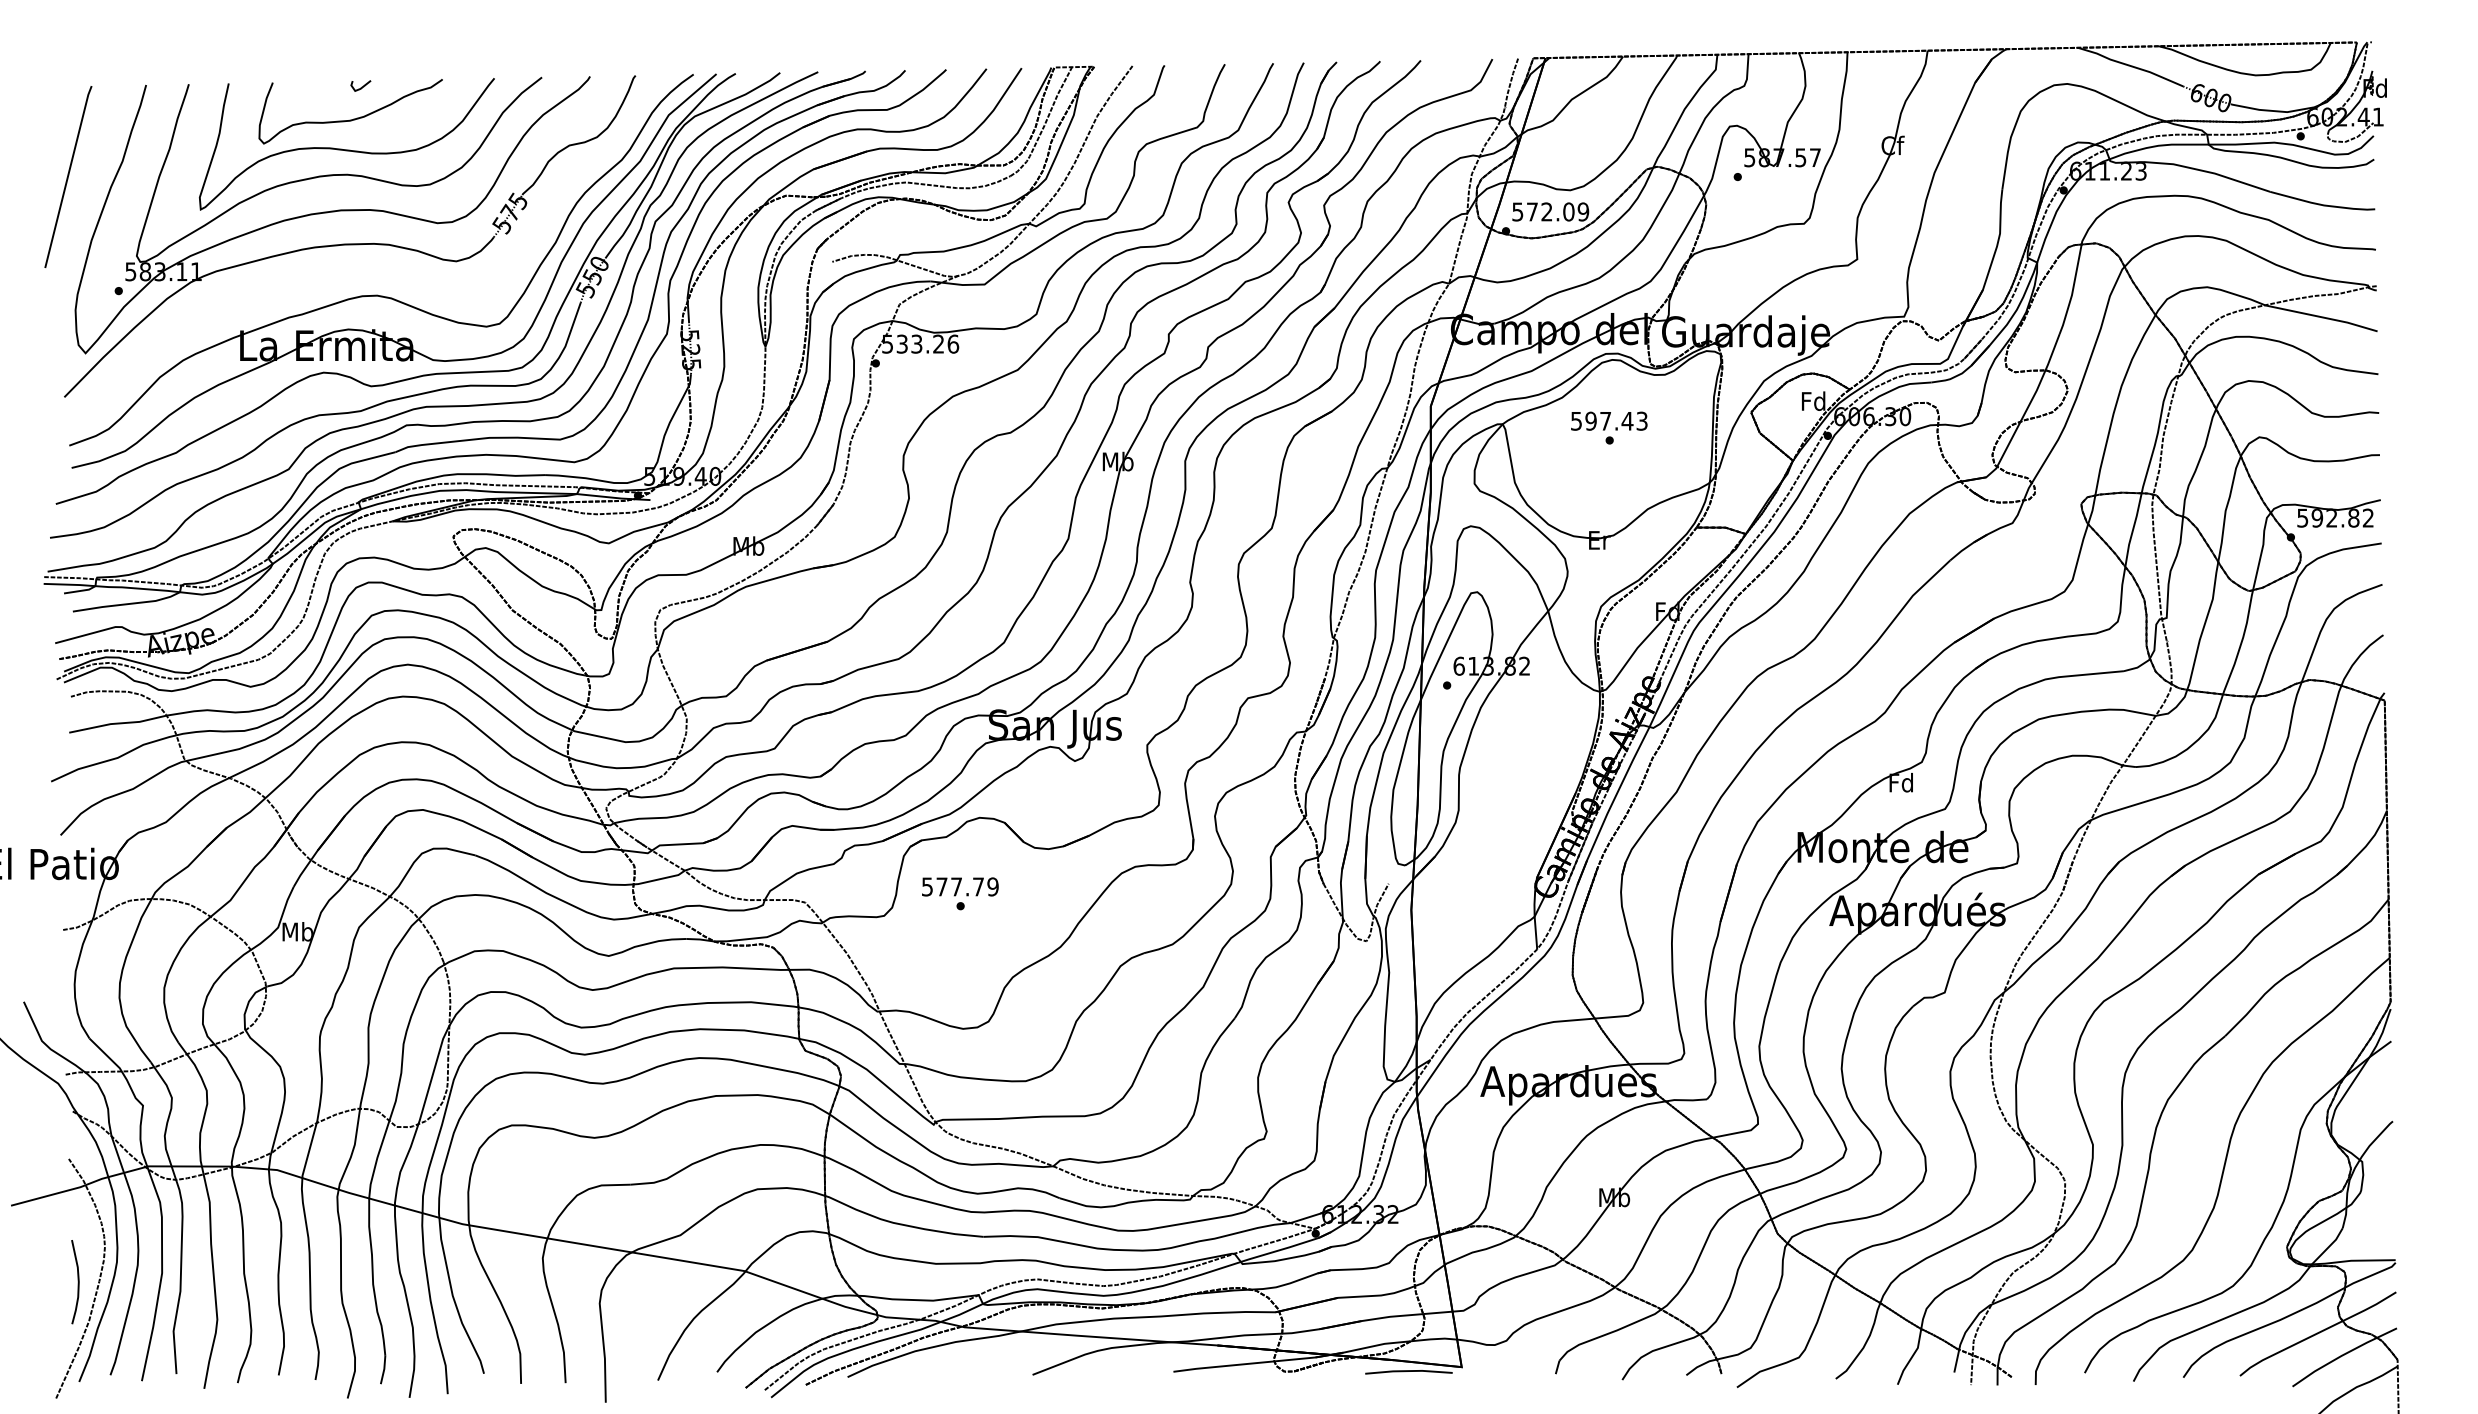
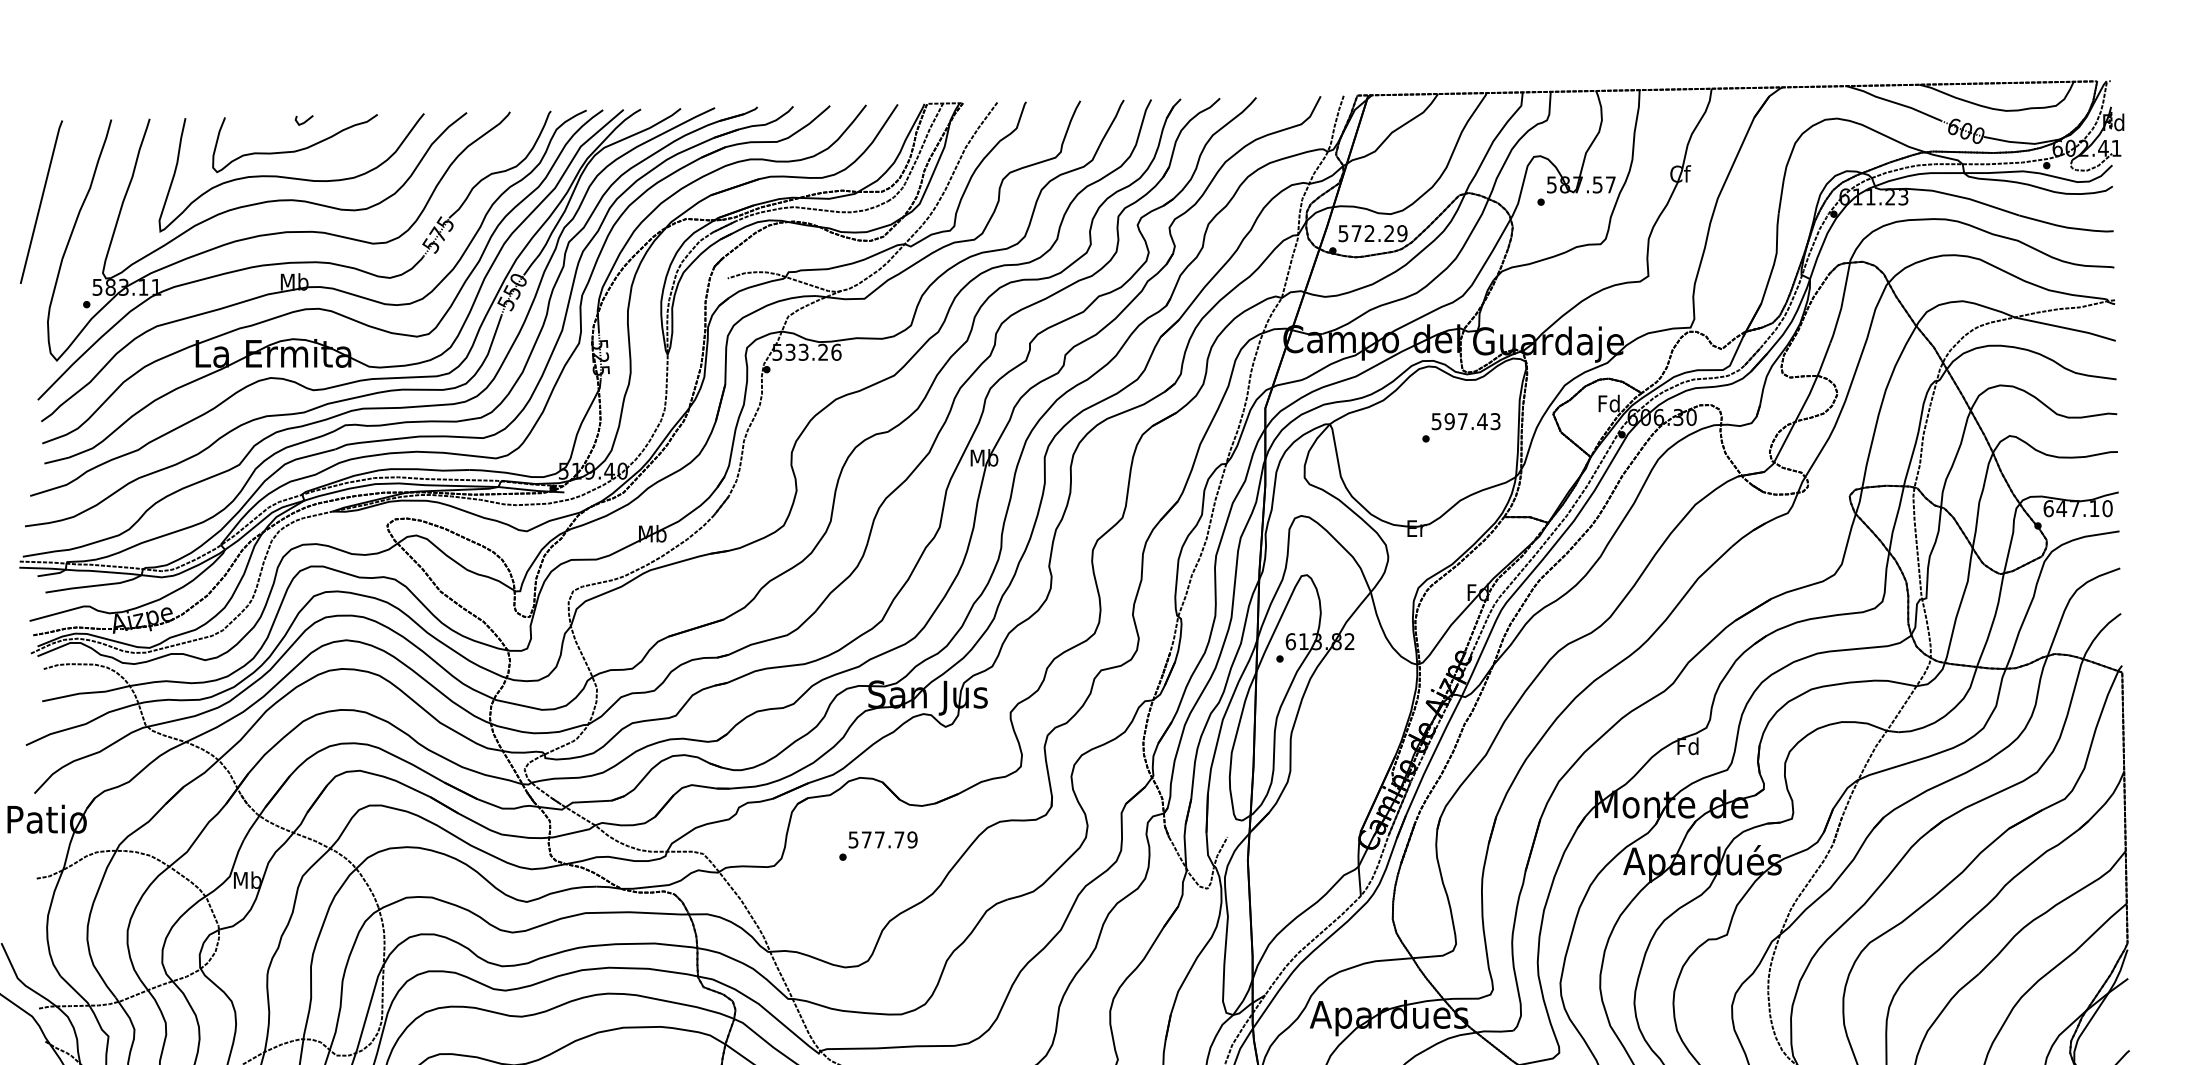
text: (1568, 211) -> (1389, 233), 572.09 -> 572.29
part: (362, 261) -> (305, 278), added
text: (1609, 420) -> (1466, 420), moved
text: (2335, 517) -> (2078, 508), 592.82 -> 647.10
text: (960, 886) -> (883, 839), moved

